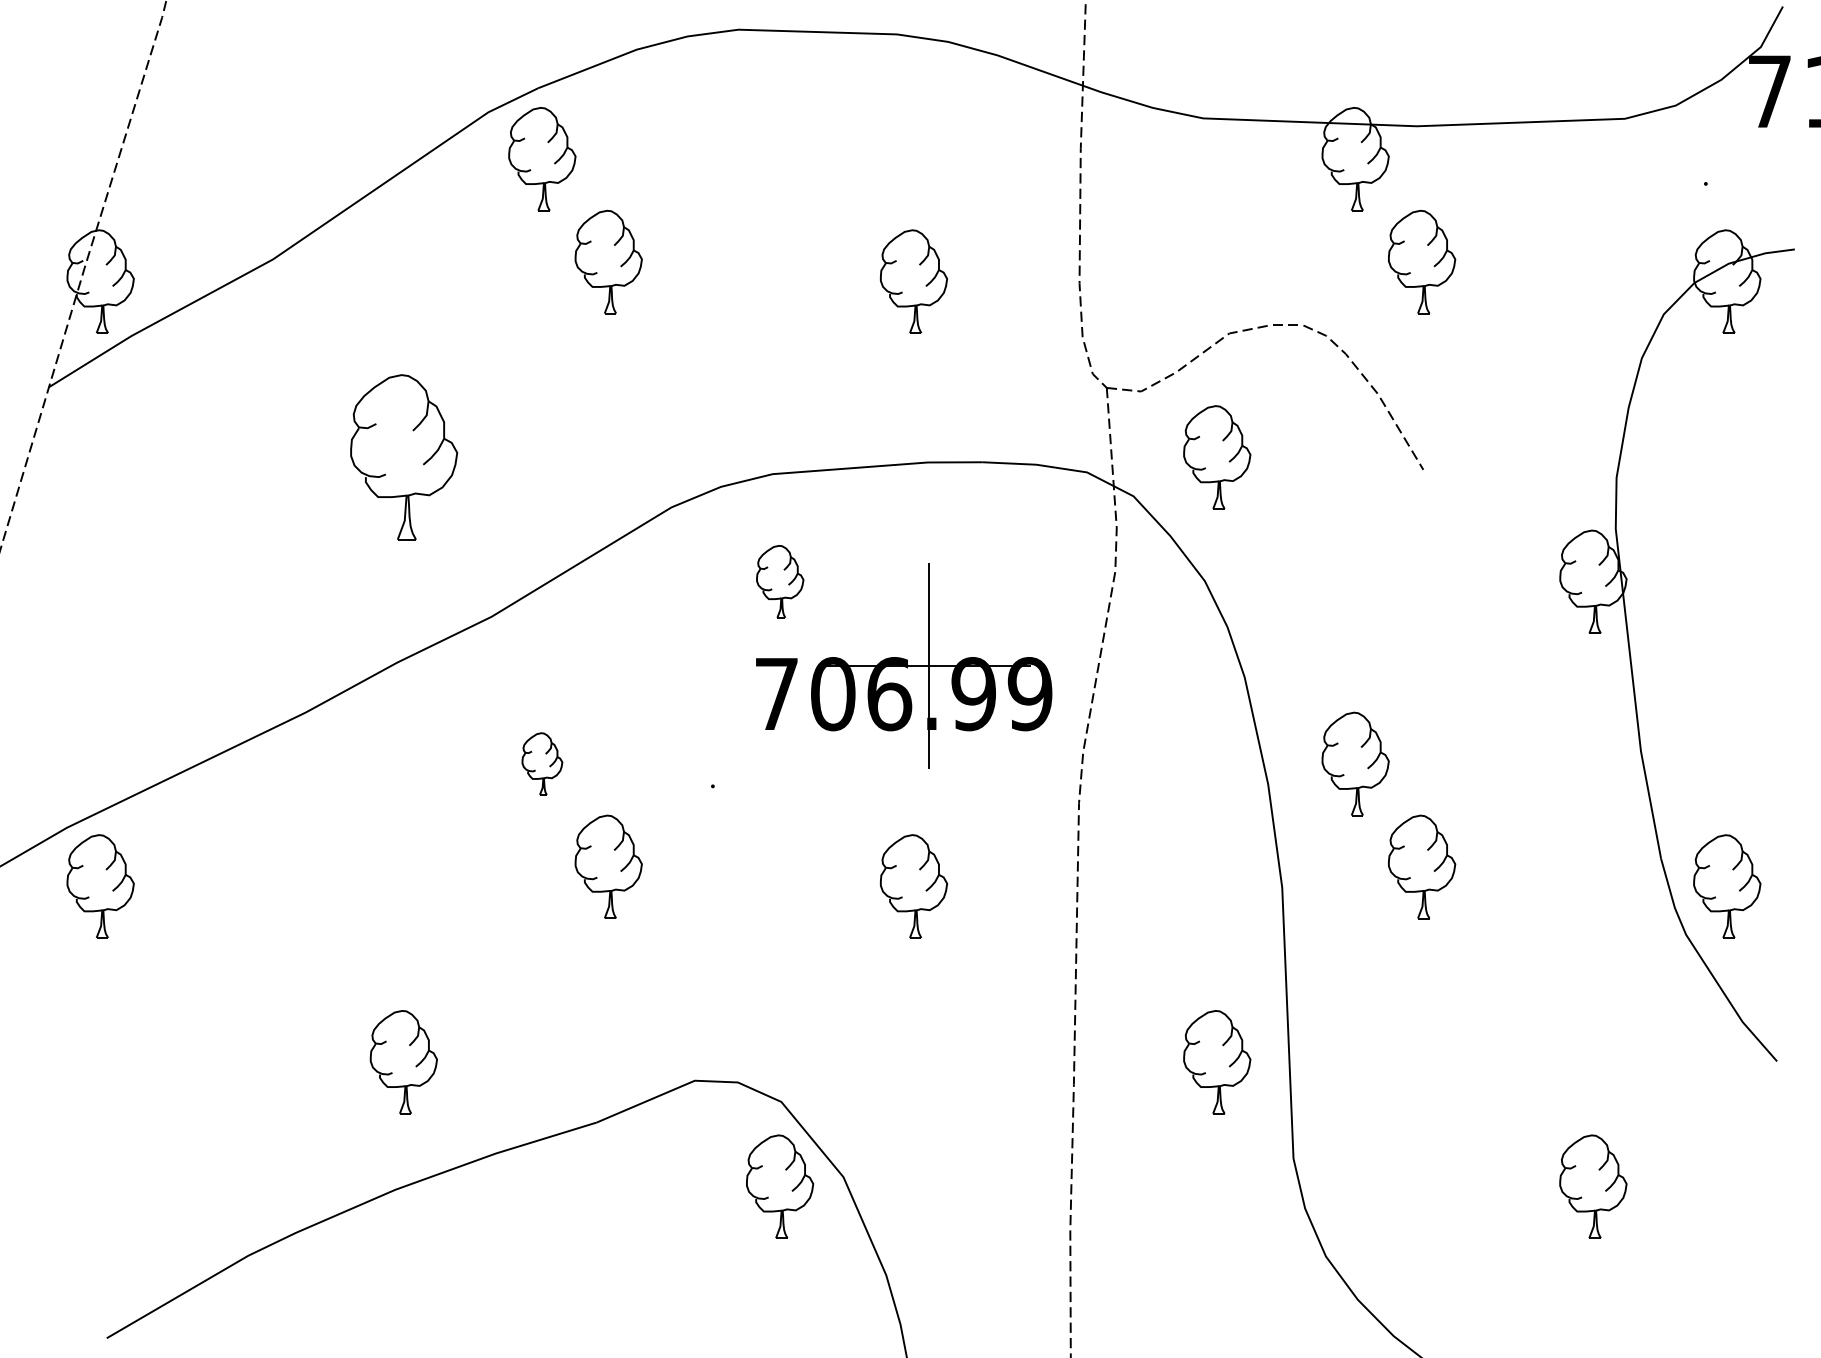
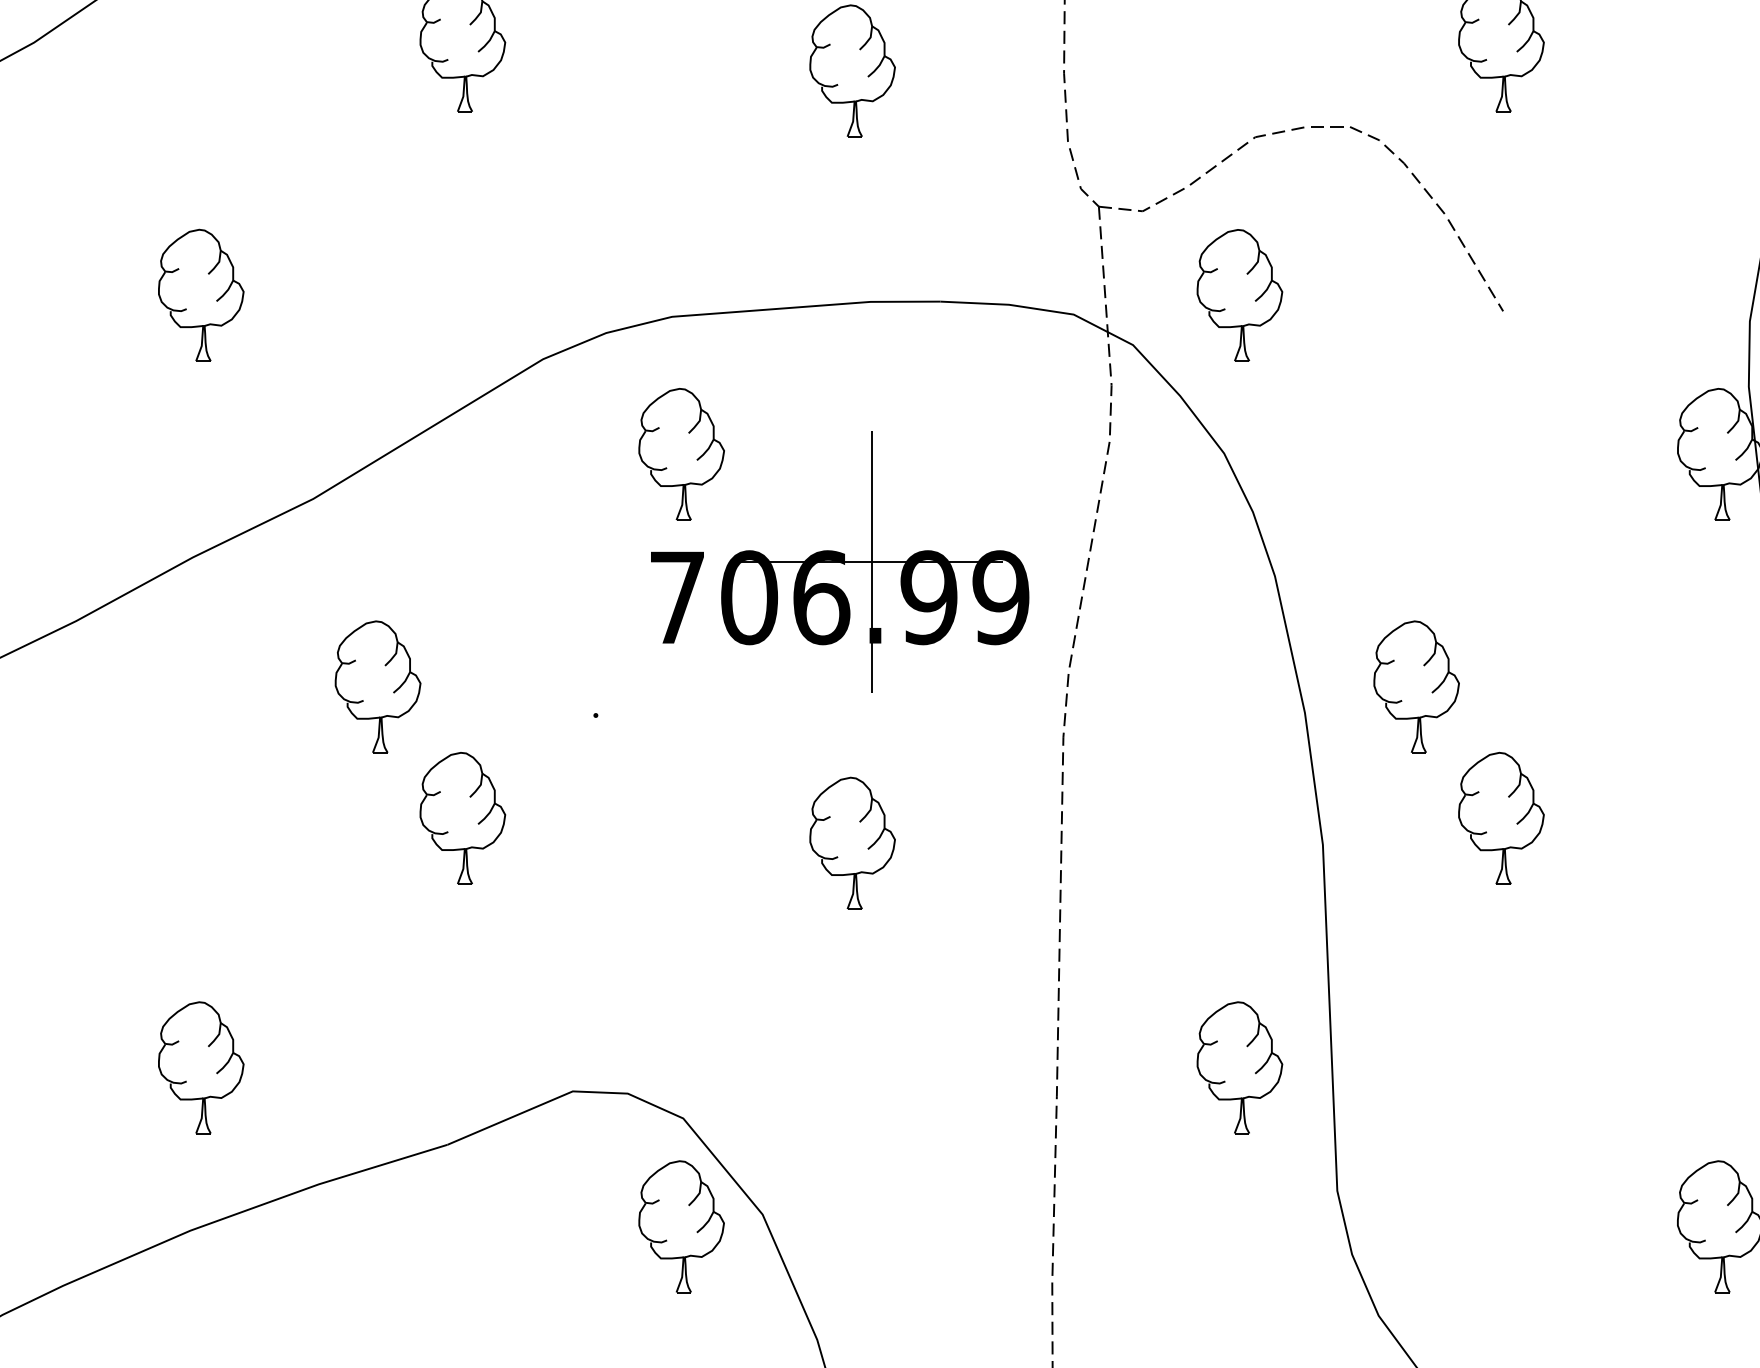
part: (403, 457) -> (200, 295), size x0.62
part: (780, 581) -> (682, 453), size x1.43
part: (542, 763) -> (378, 686), size x1.67

